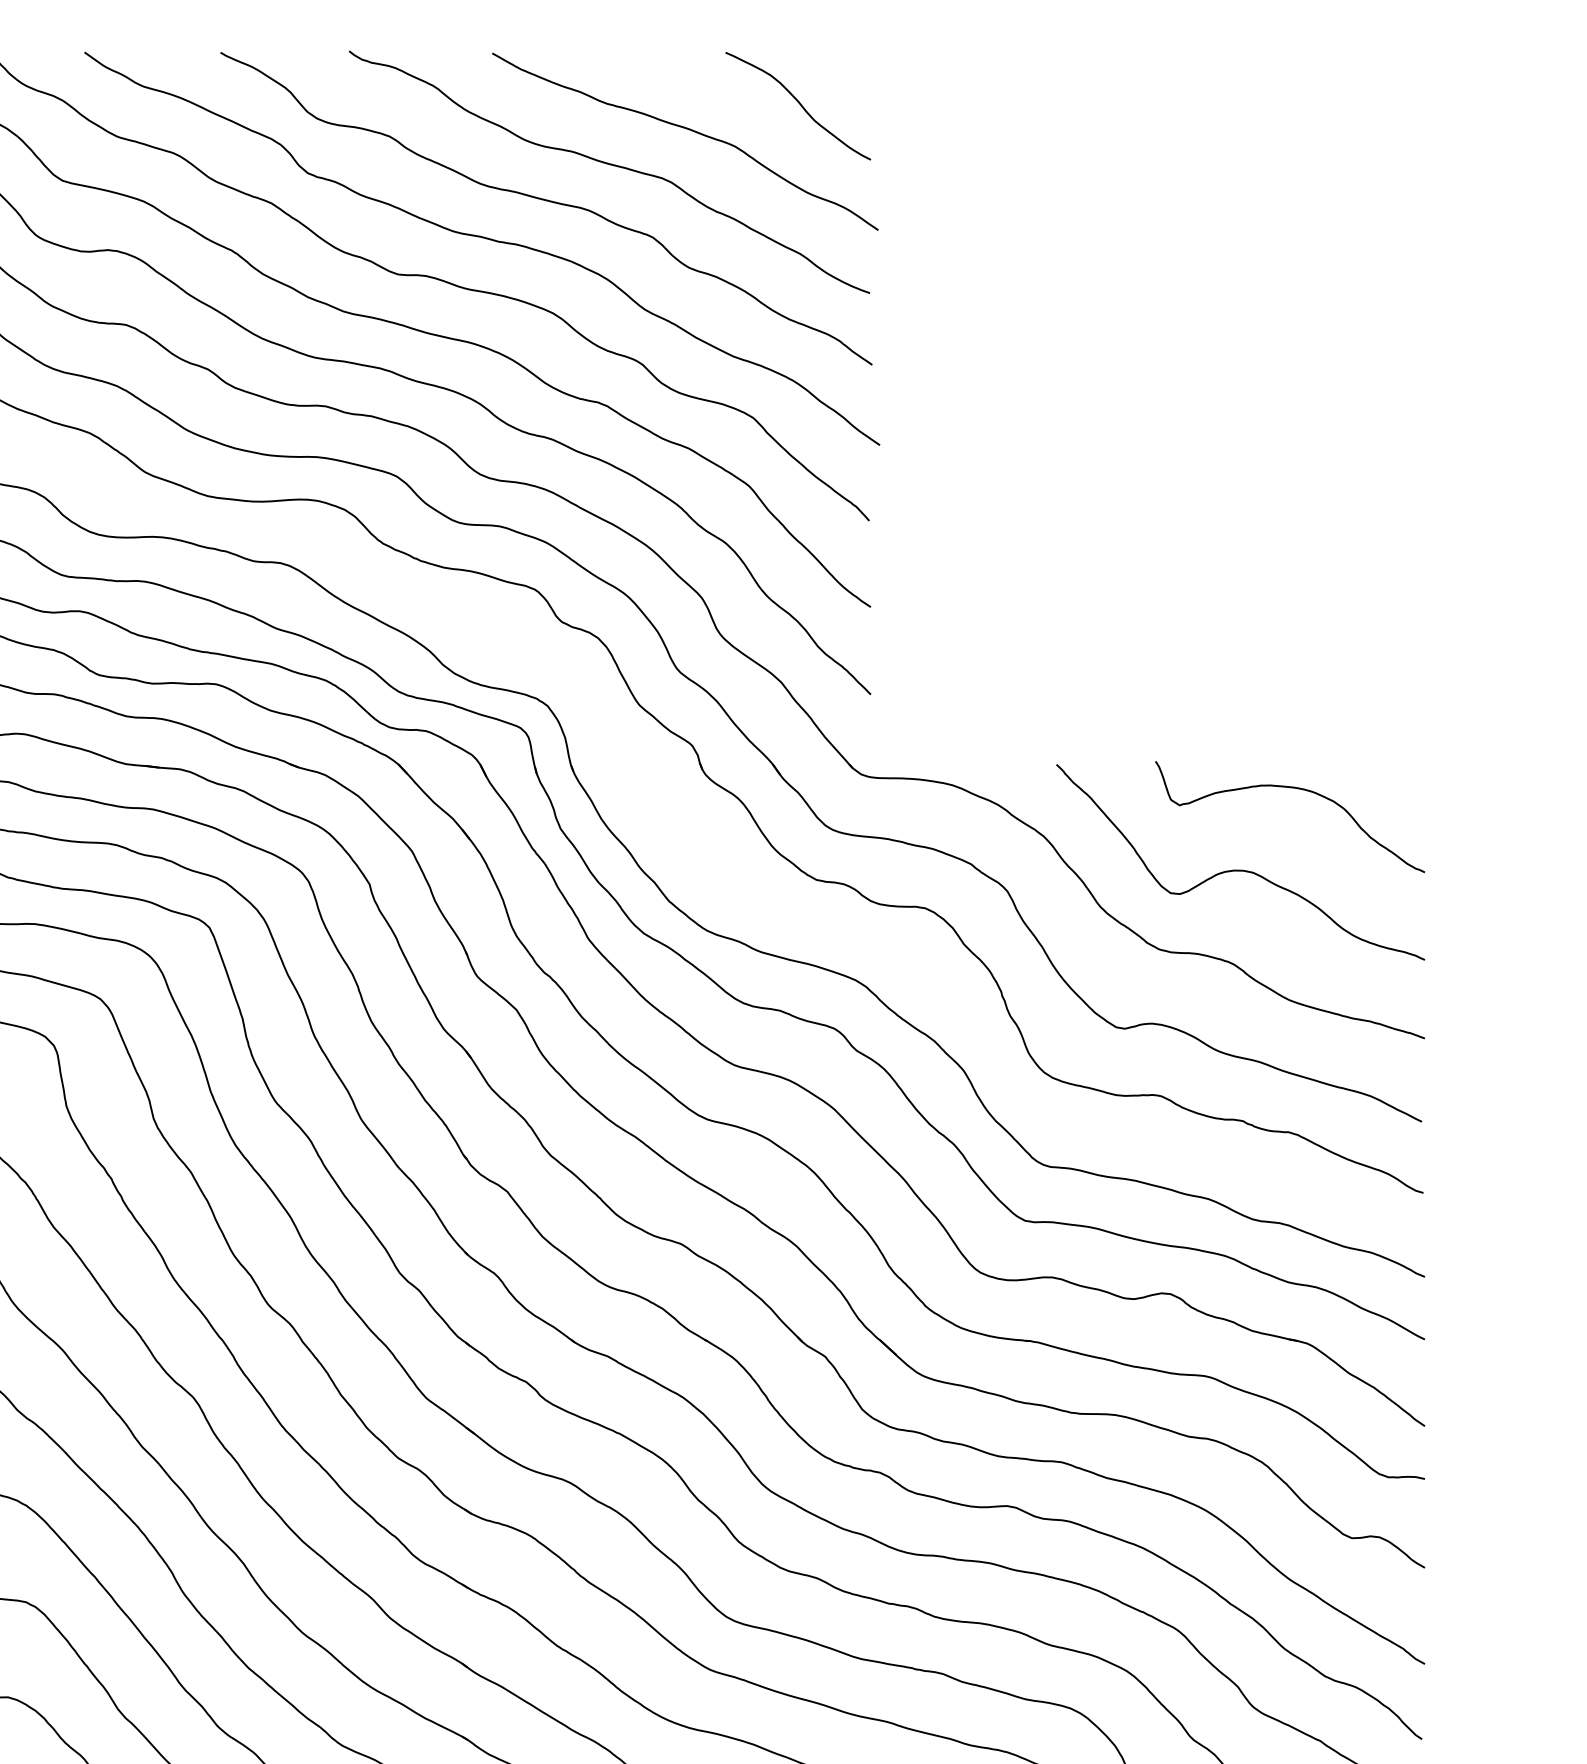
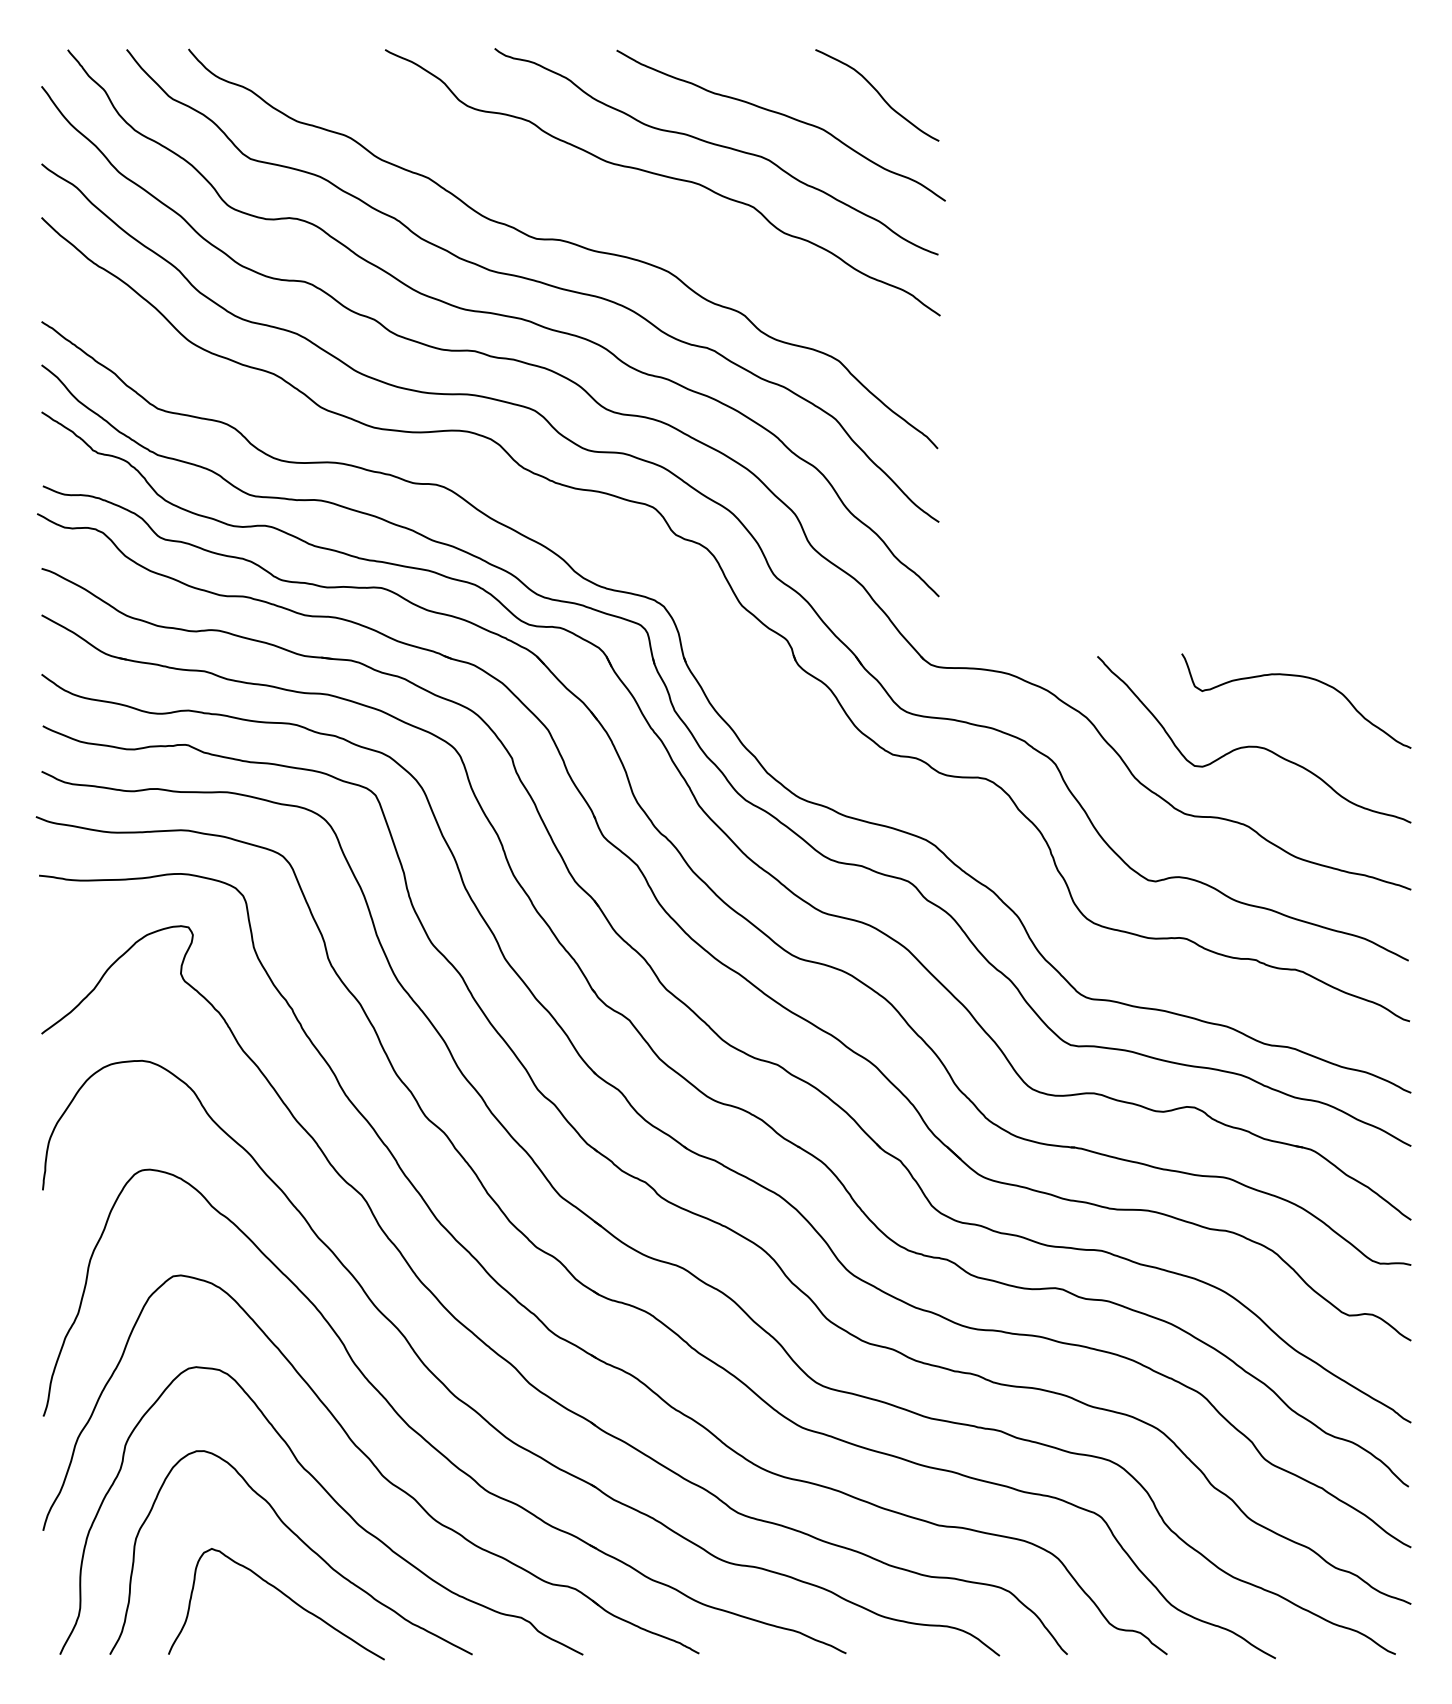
curve: (482, 238) -> (608, 208), removed

